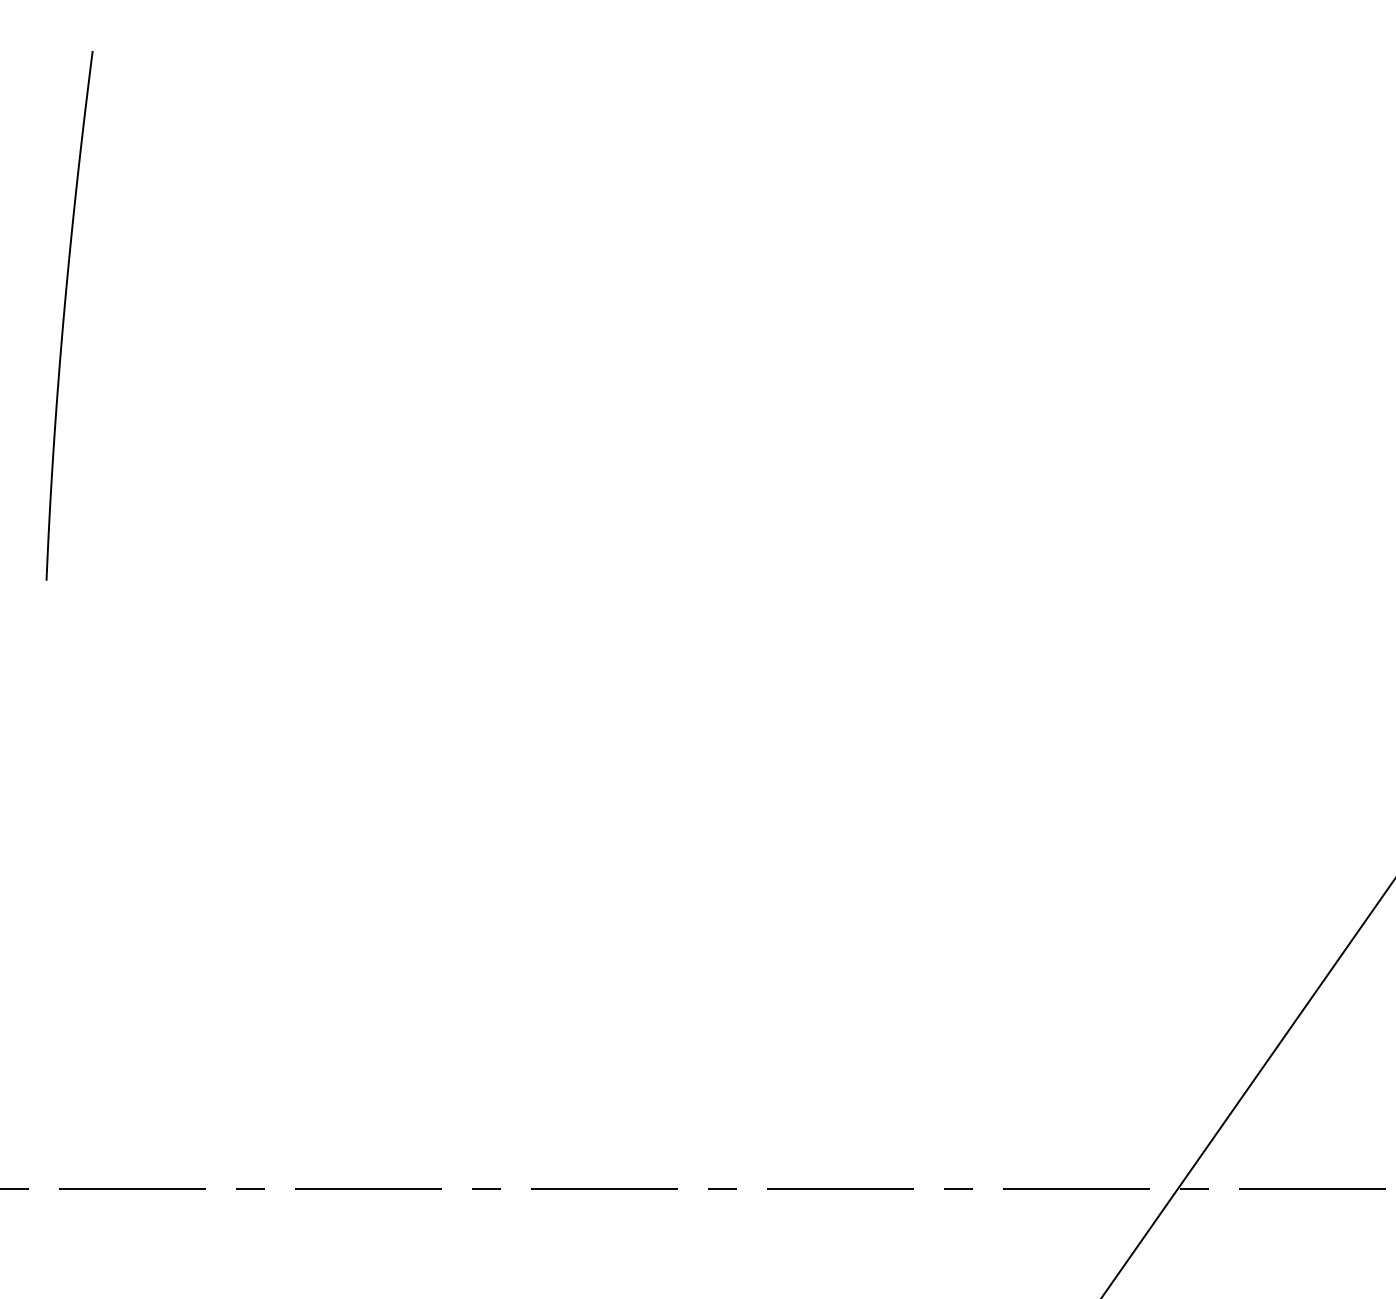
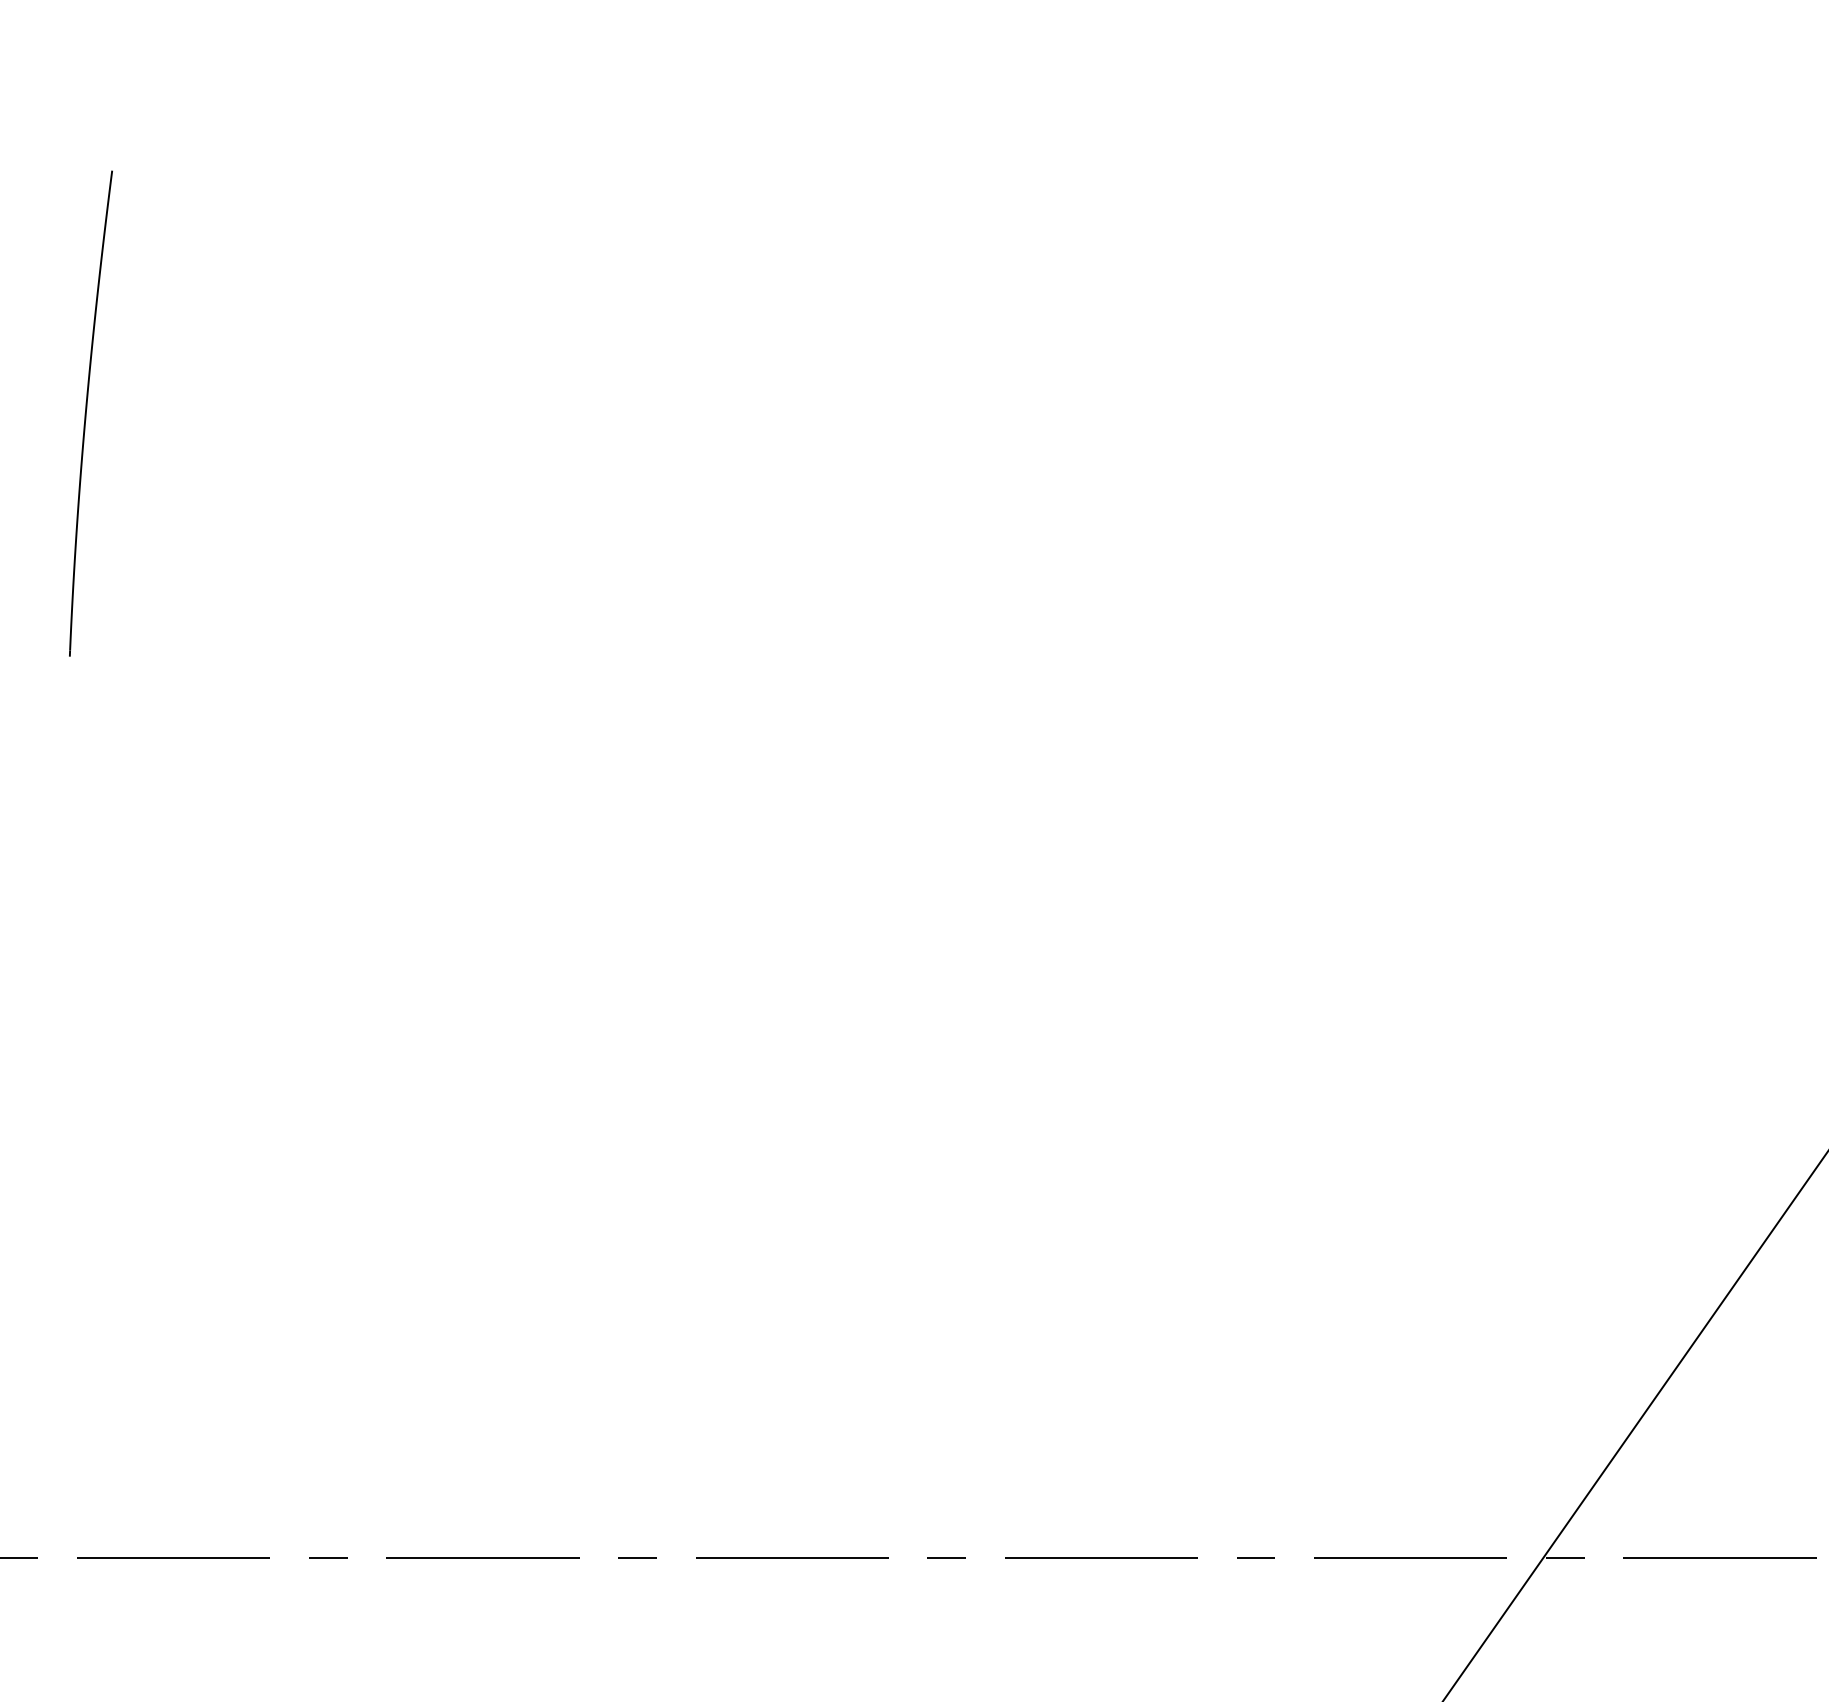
part: (69, 315) -> (90, 413), size x0.7

